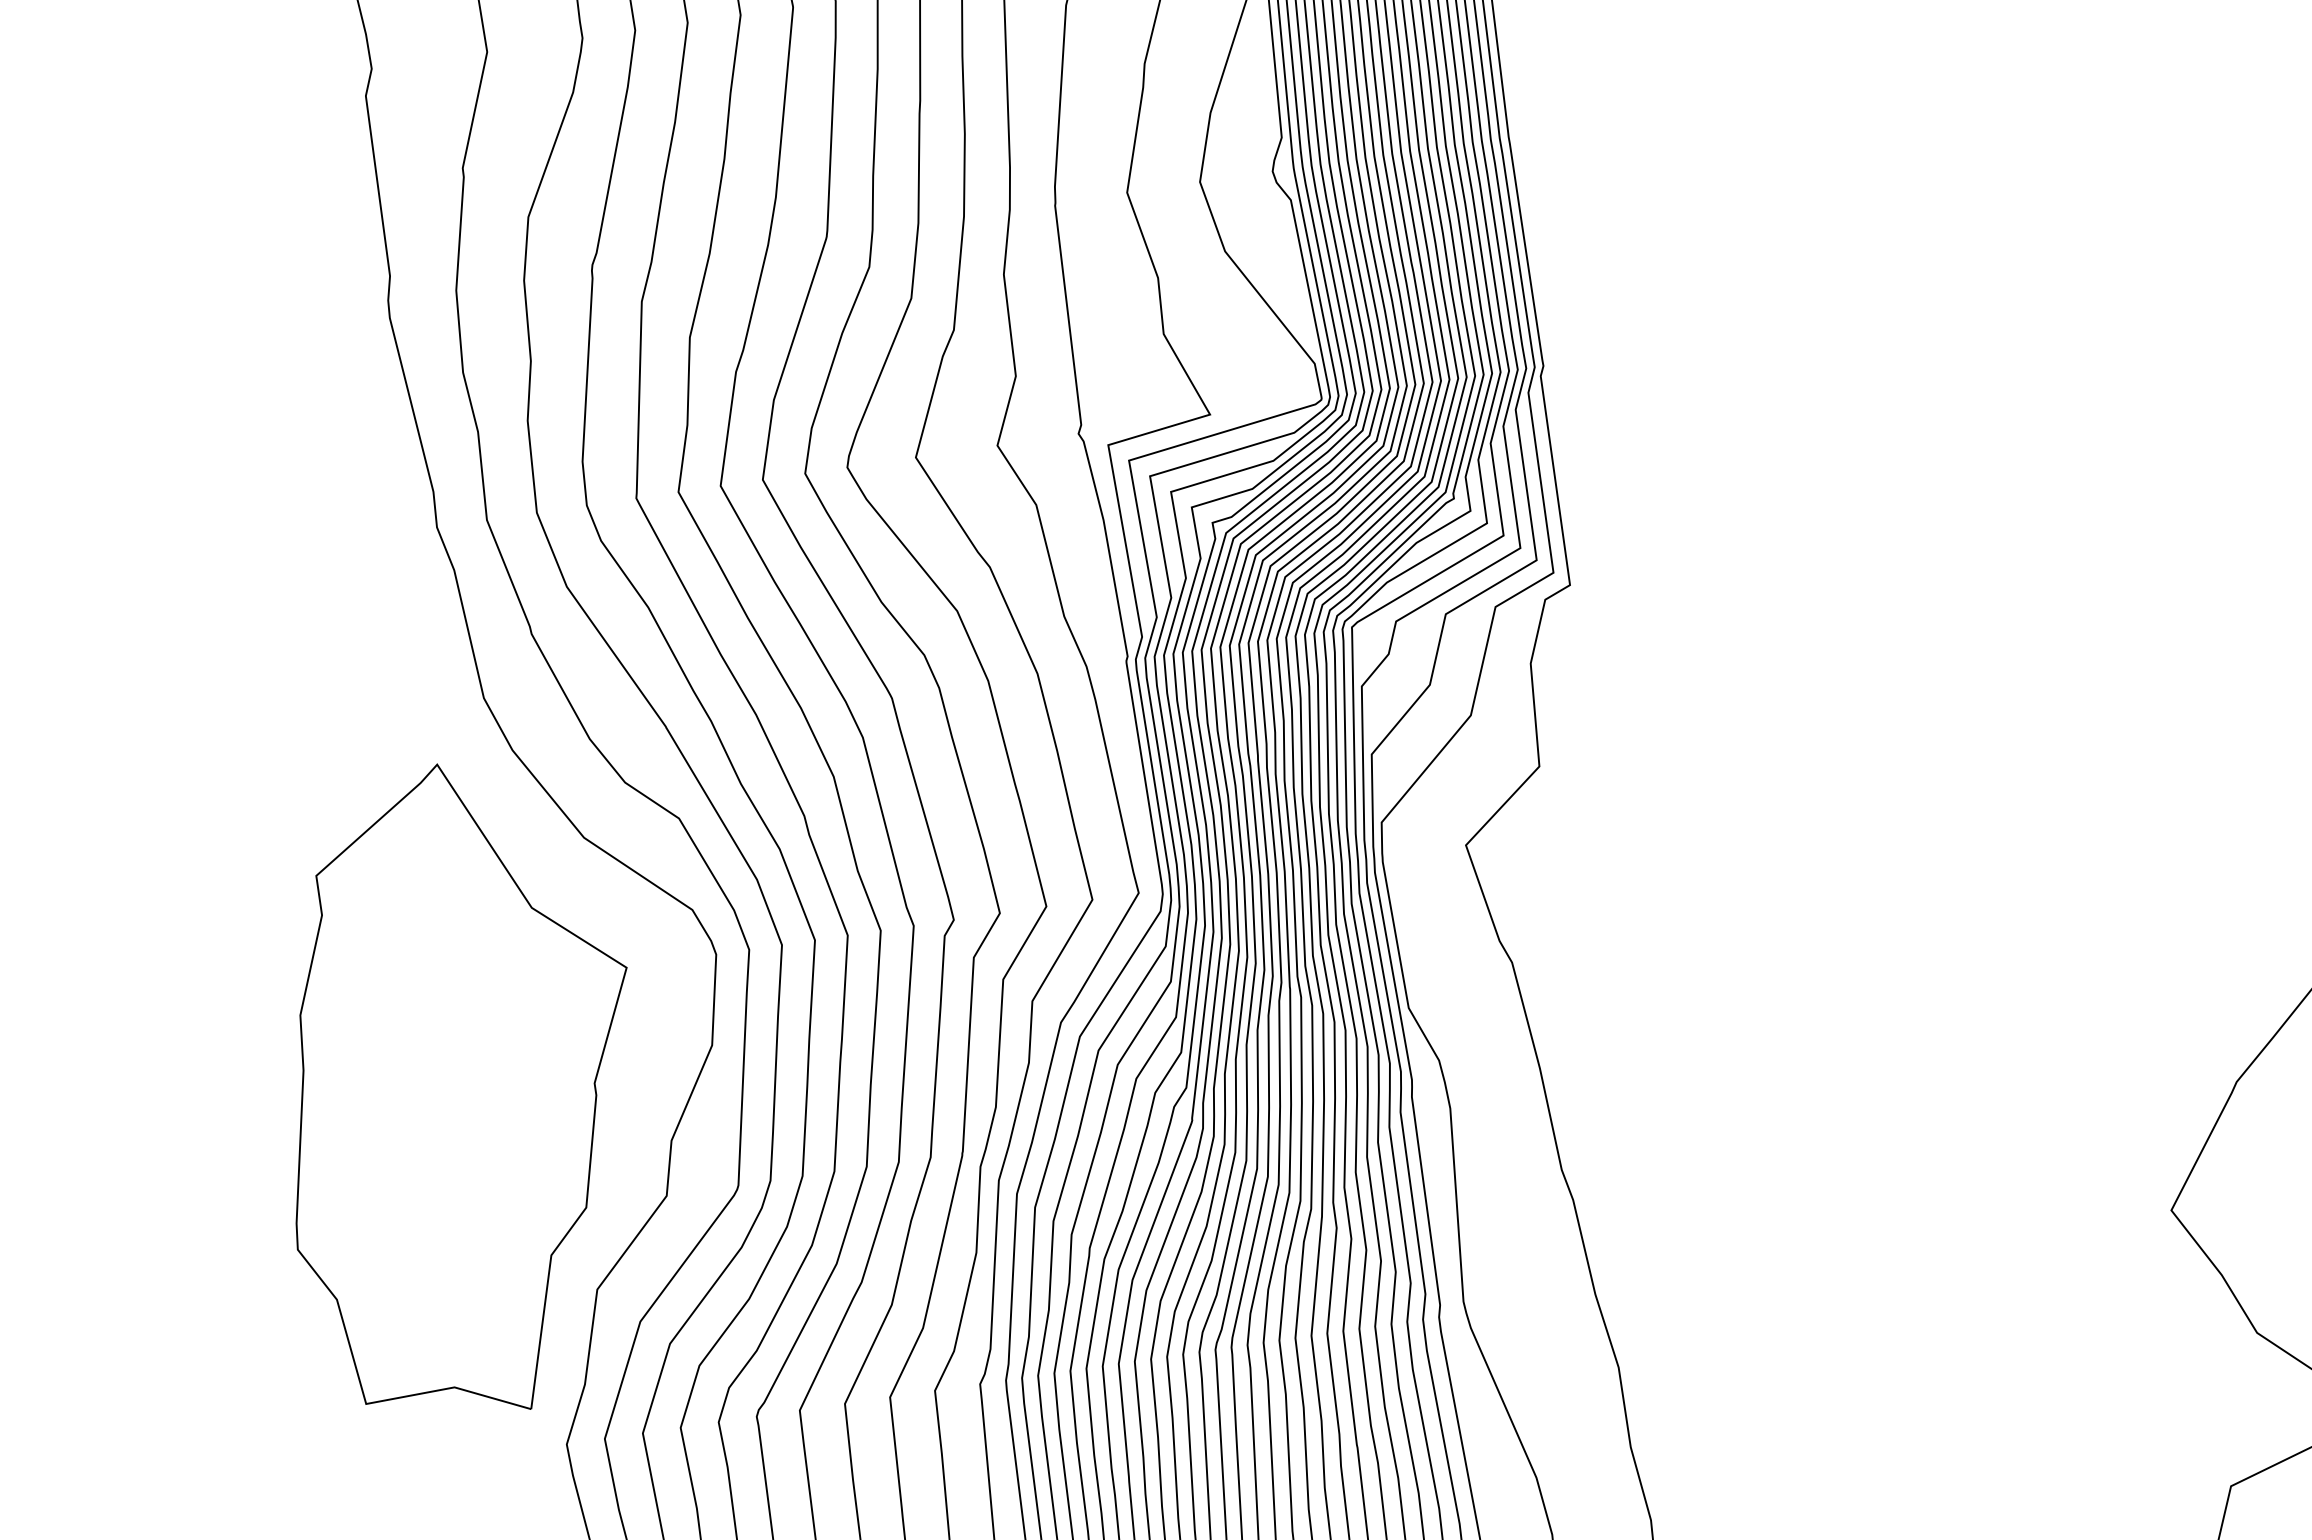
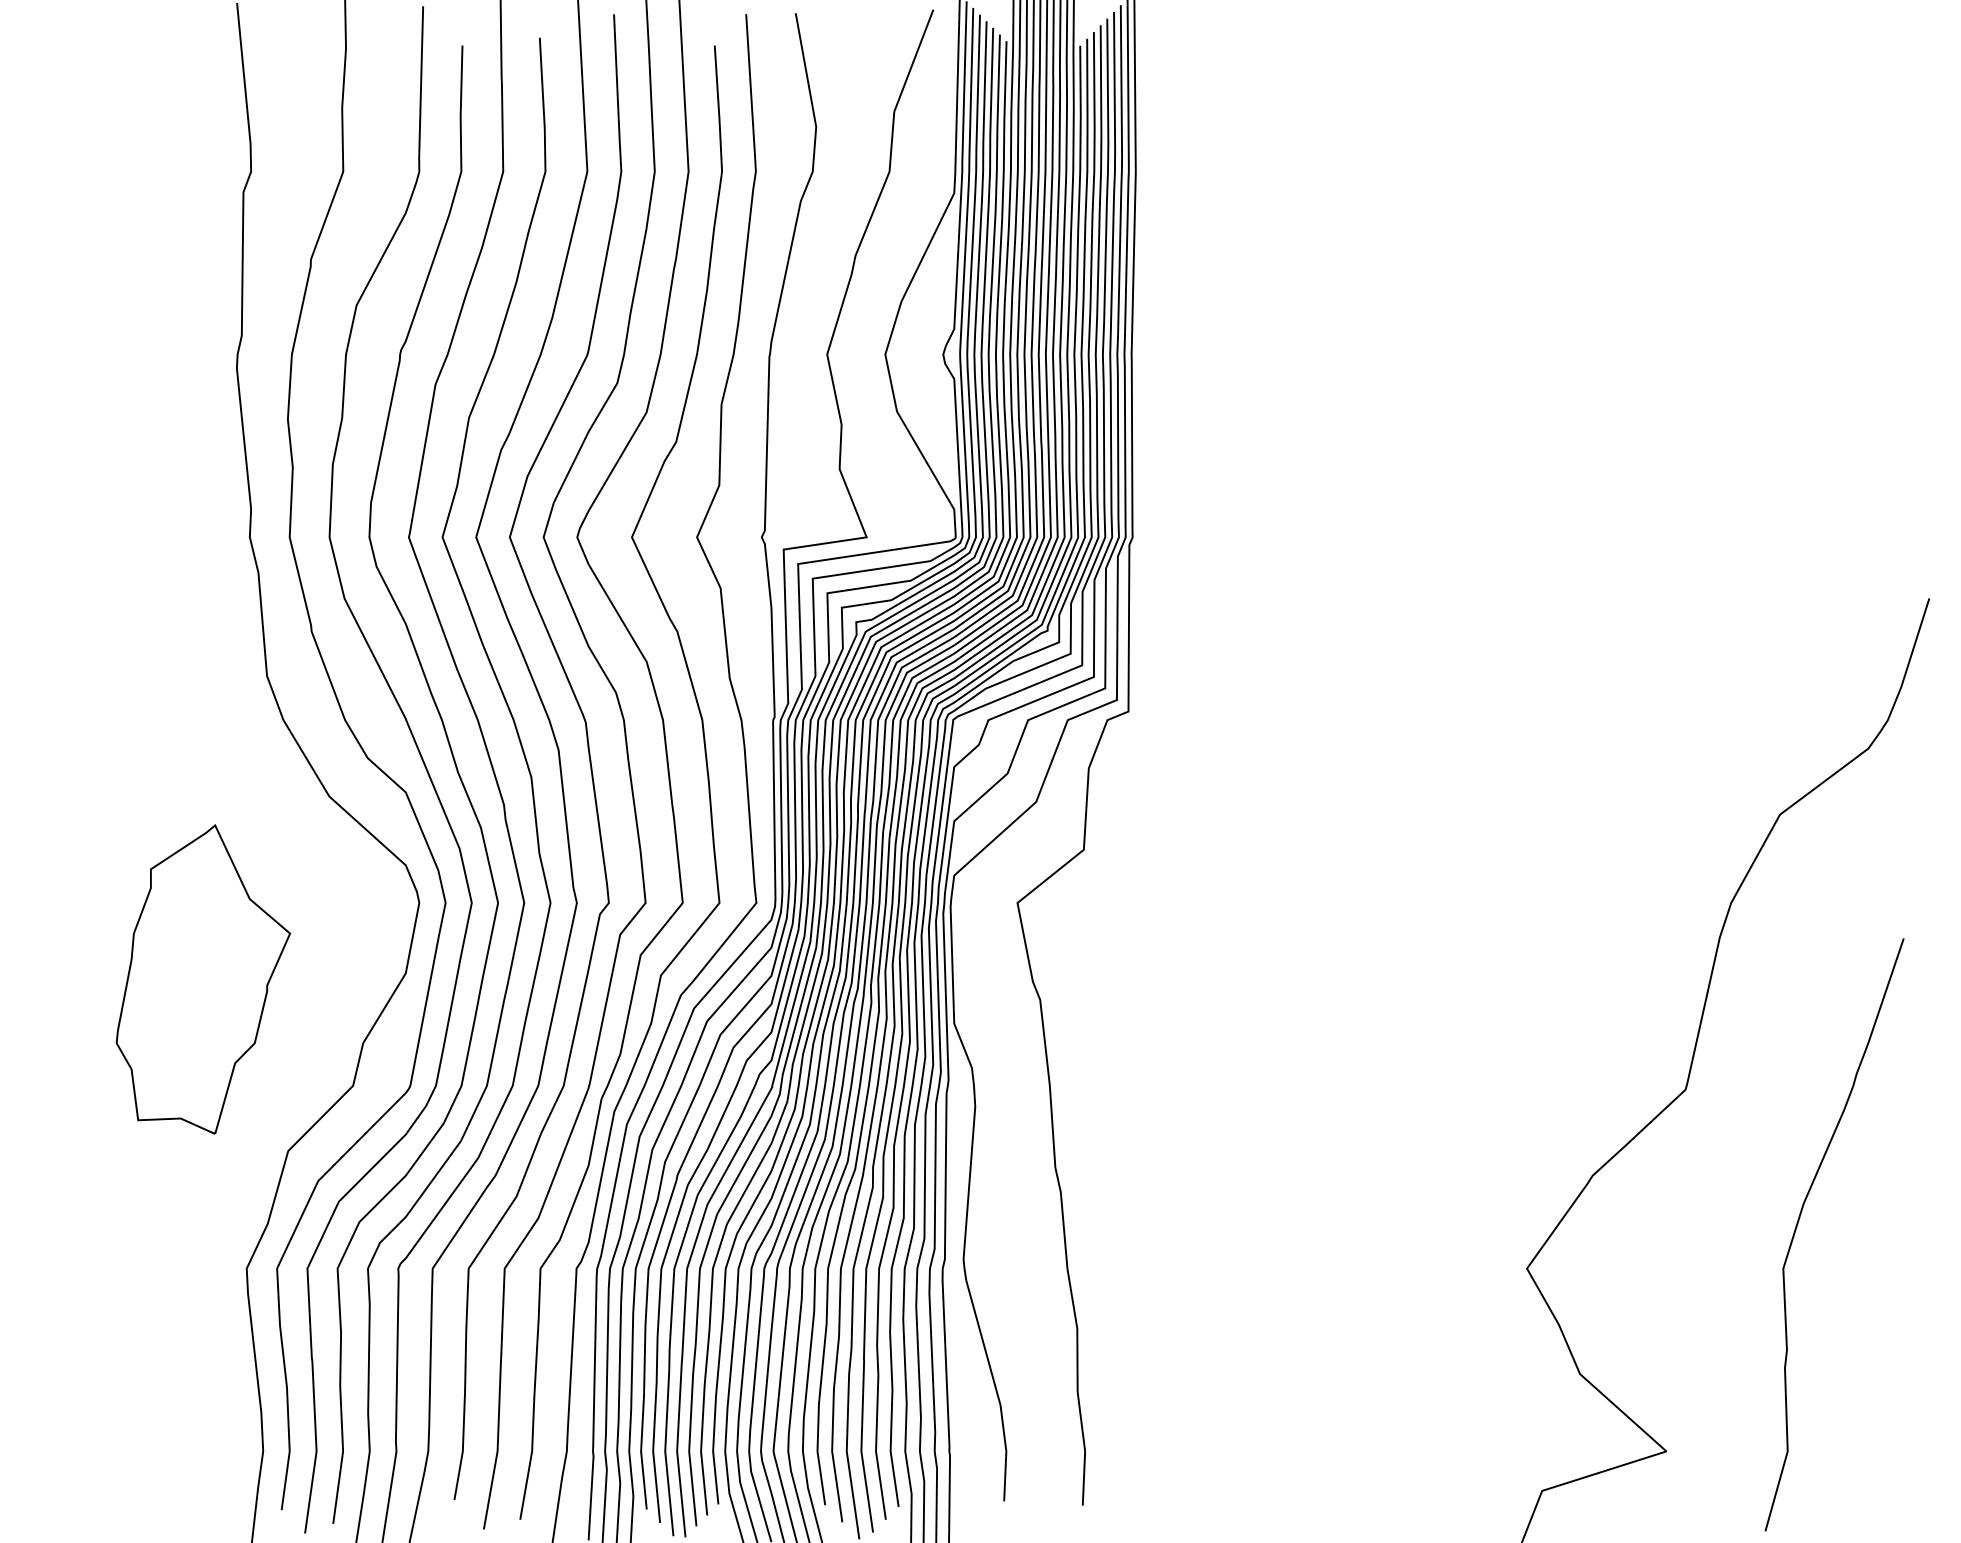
part: (459, 1090) -> (203, 979), size x0.6

